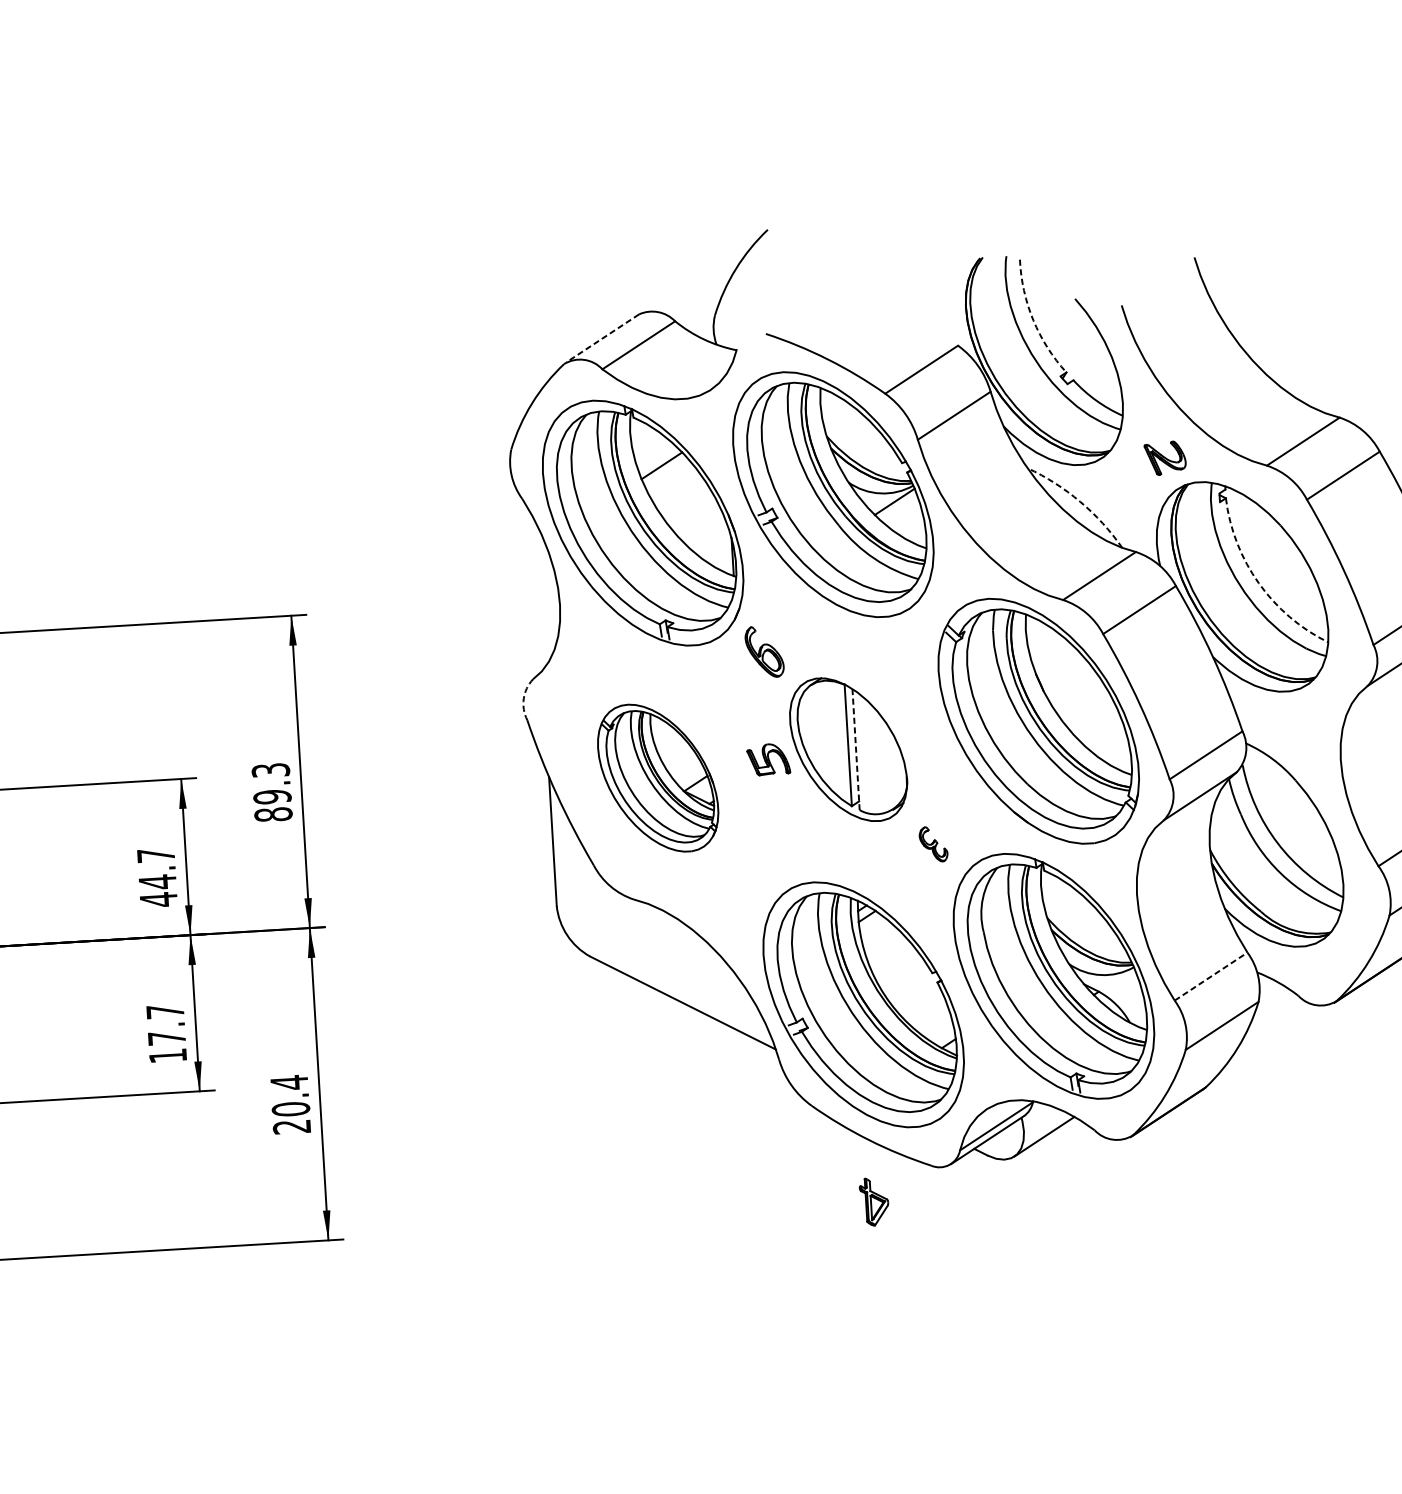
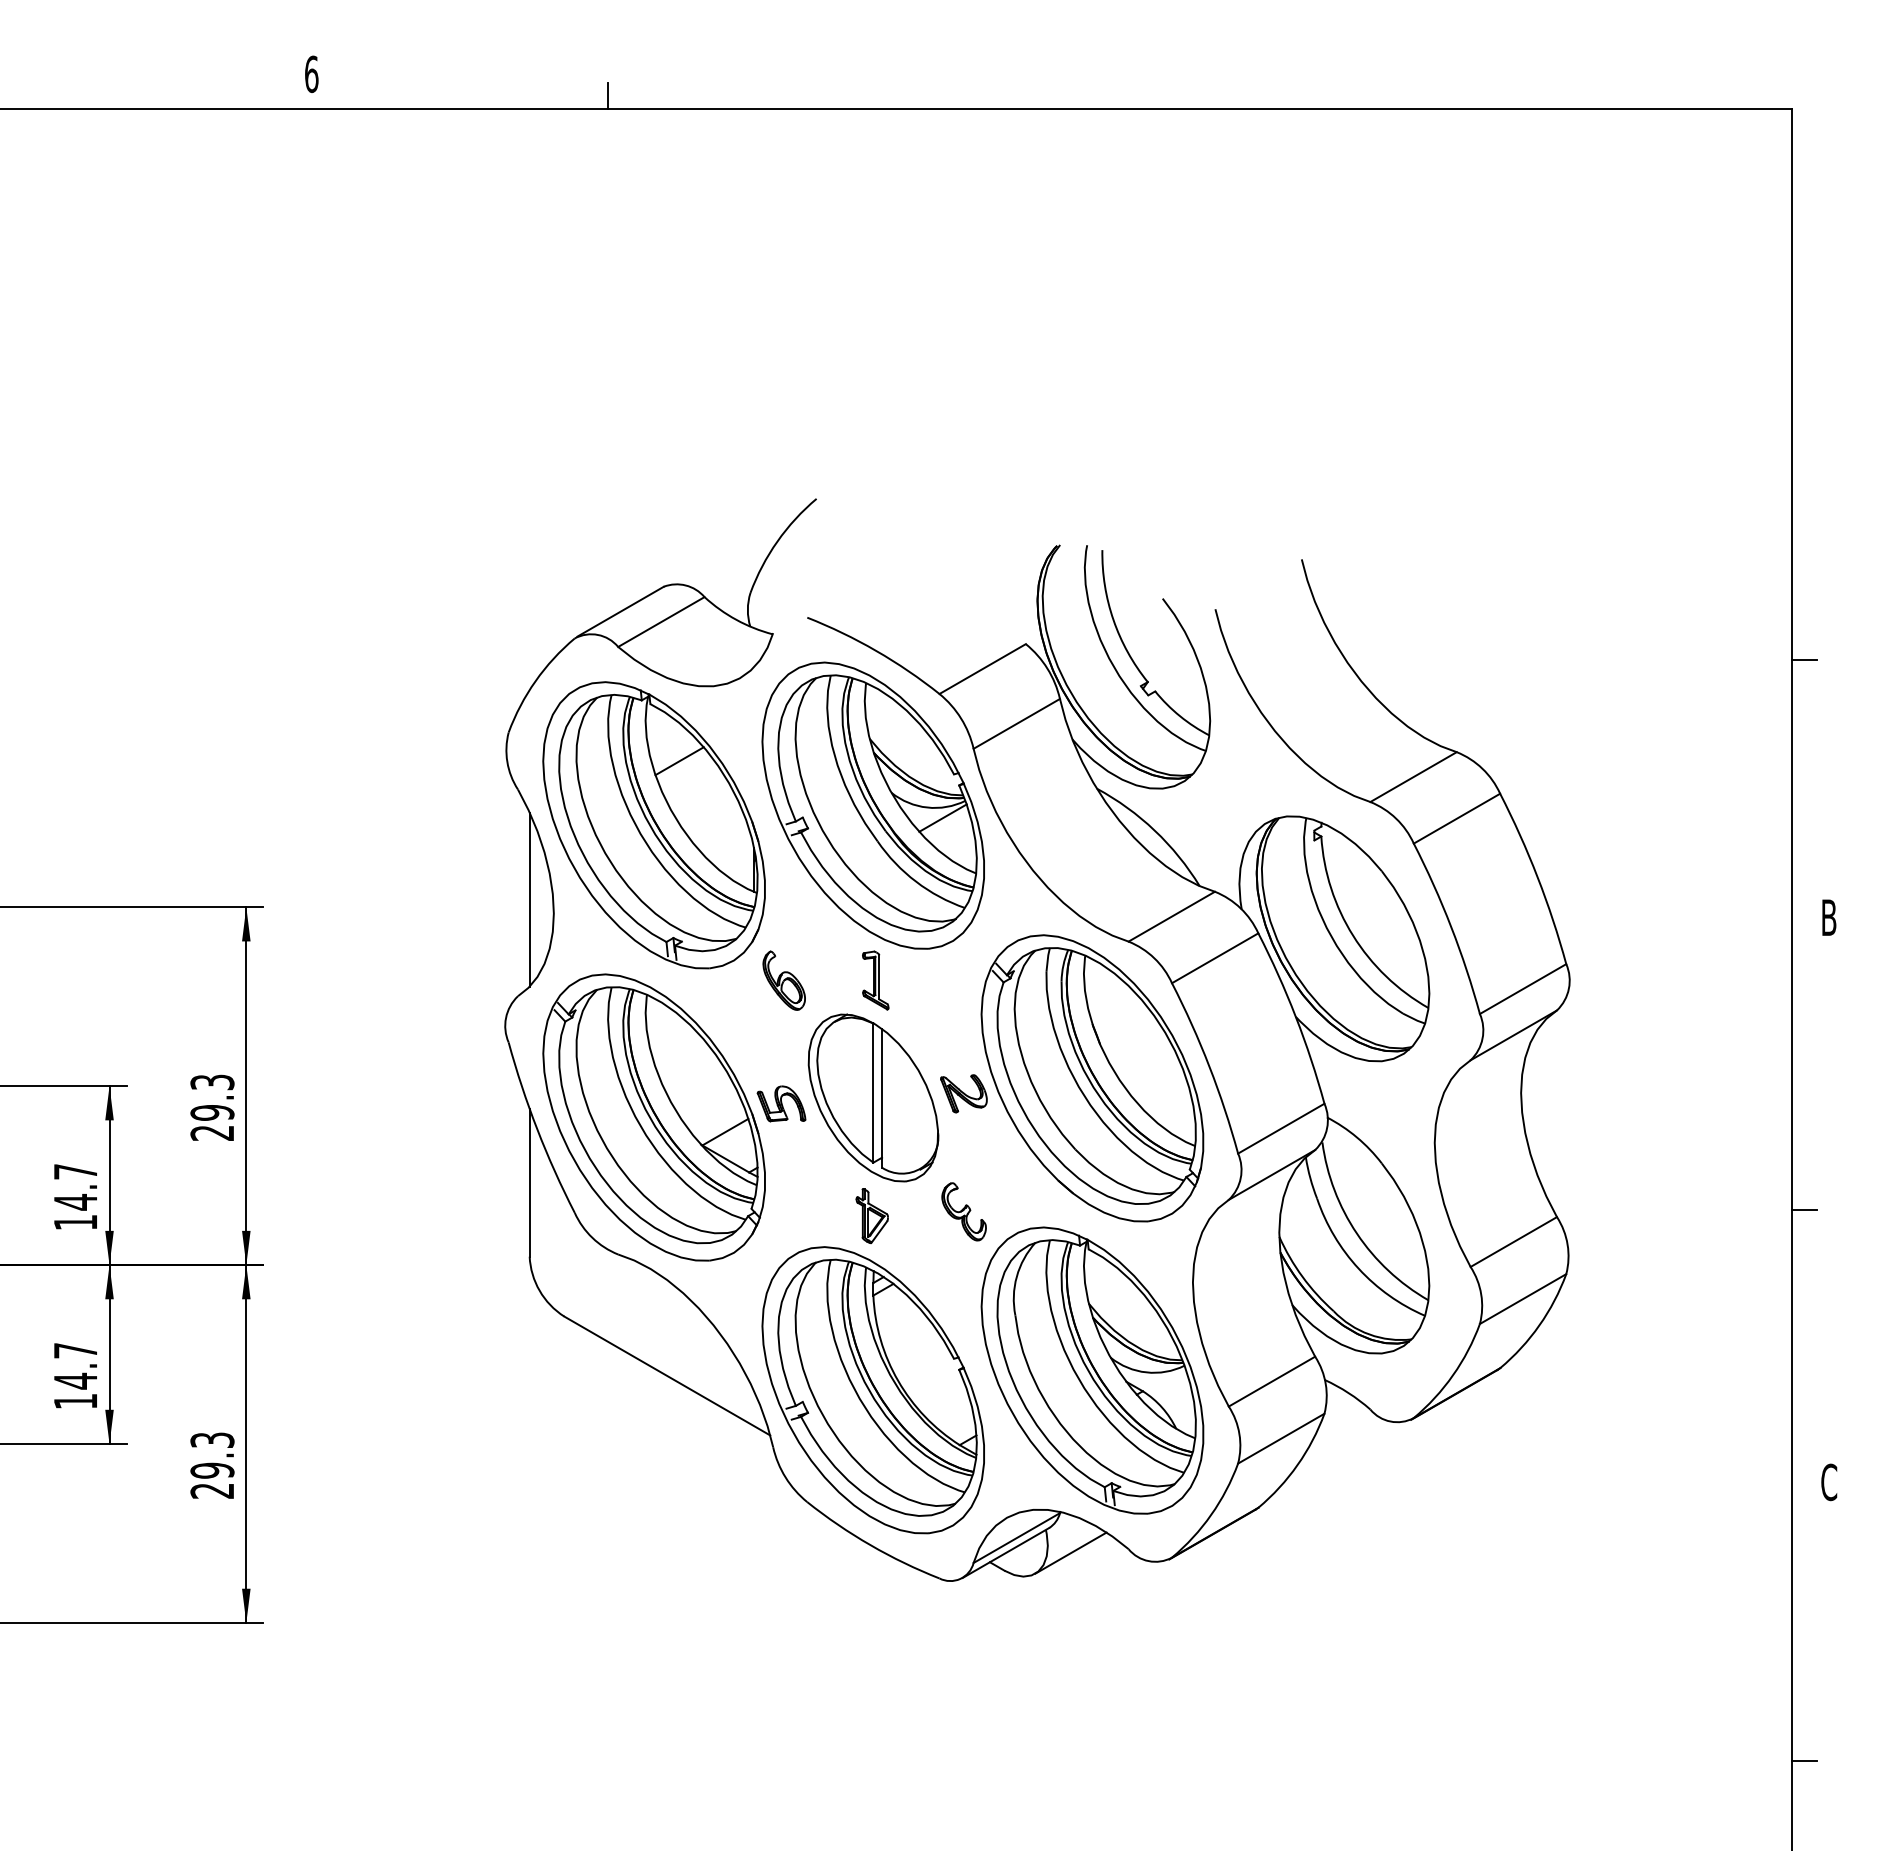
arc: (1033, 320) -> (1113, 620), dashed -> solid
line: (602, 338) -> (620, 611), dashed -> solid
part: (1164, 458) -> (963, 1093), moved
arc: (1079, 501) -> (1154, 830), dashed -> solid
arc: (1259, 583) -> (1353, 935), dashed -> solid
line: (538, 594) -> (529, 899), added
part: (844, 647) -> (875, 980), added
arc: (524, 698) -> (506, 1017), dashed -> solid
line: (856, 749) -> (882, 1098), dashed -> solid
part: (657, 778) -> (653, 1117), size x1.67
text: (273, 814) -> (212, 1133), 89.3 -> 29.3
part: (933, 844) -> (963, 1211), size x1.43
text: (158, 899) -> (75, 1222), 44.7 -> 14.7
line: (1210, 976) -> (1271, 1381), dashed -> solid
text: (166, 1037) -> (75, 1380), 17.7 -> 14.7
text: (290, 1096) -> (212, 1455), 20.4 -> 29.3
part: (873, 1201) -> (871, 1215), moved

